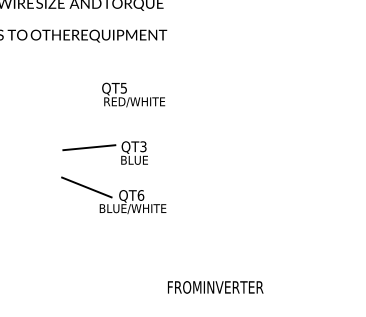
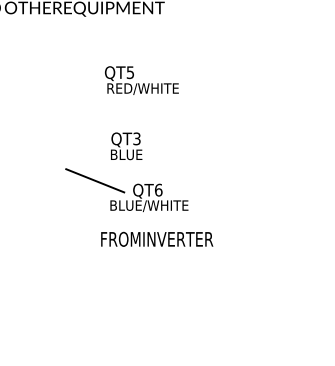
text: (133, 94) -> (141, 79), moved
line: (89, 147) -> (73, 139), removed
part: (113, 195) -> (126, 190), moved
text: (215, 287) -> (156, 239), moved

